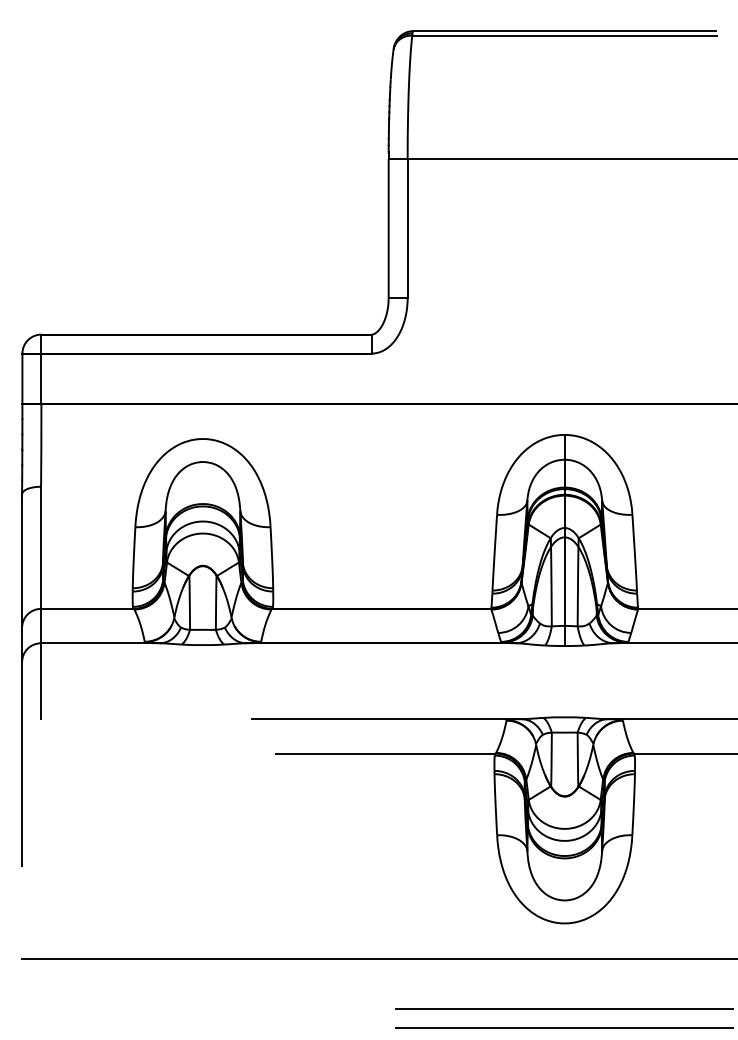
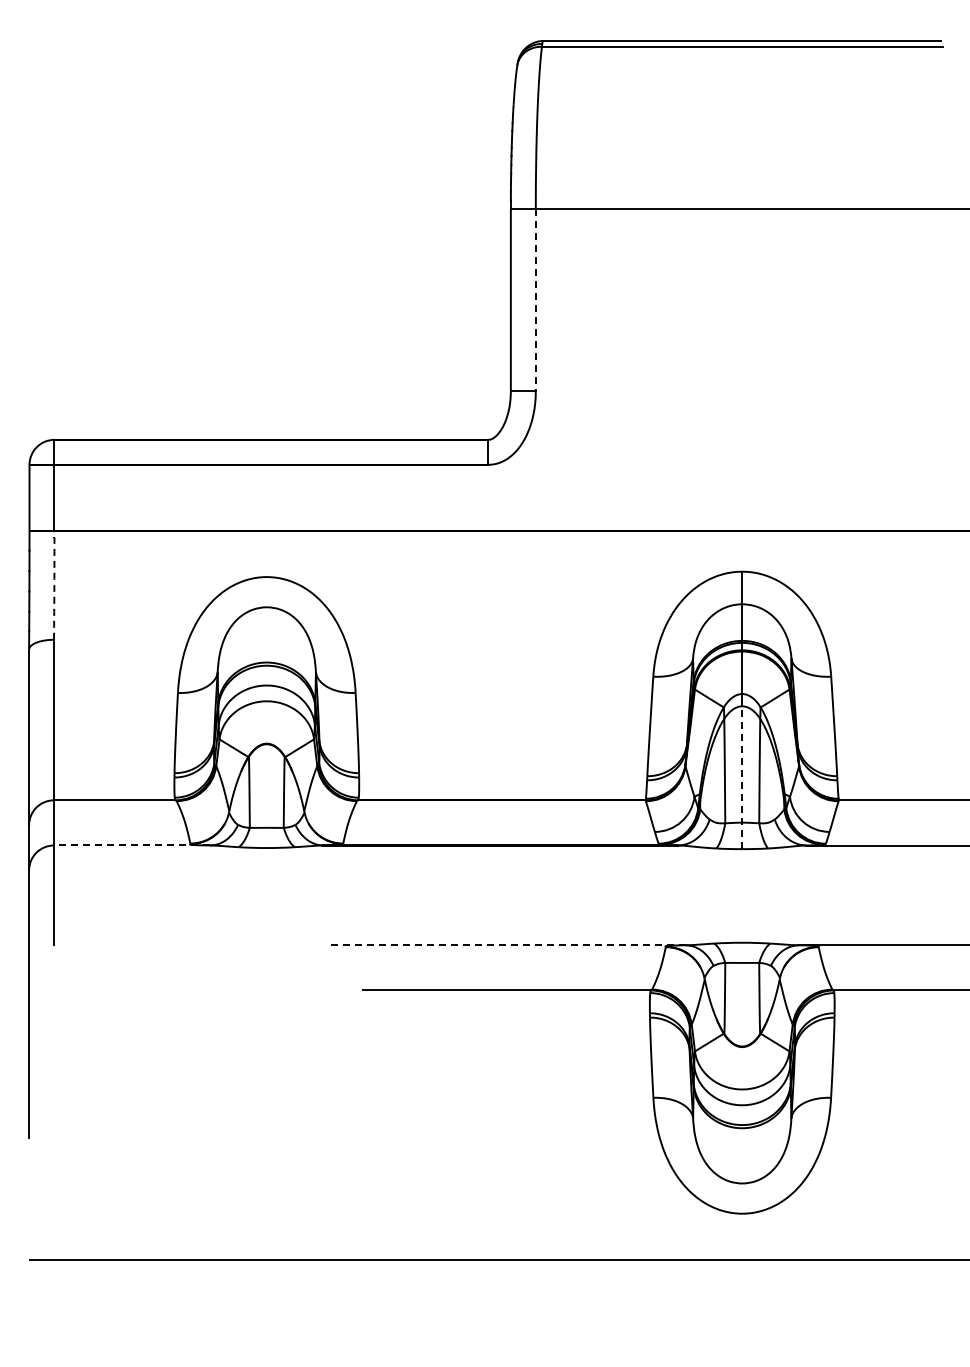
line: (407, 228) -> (535, 300), solid -> dashed
arc: (41, 445) -> (54, 585), solid -> dashed
line: (564, 591) -> (742, 777), solid -> dashed
line: (100, 643) -> (131, 845), solid -> dashed
line: (386, 719) -> (507, 945), solid -> dashed
line: (564, 1008) -> (741, 1325), removed
line: (564, 1027) -> (741, 1350), removed

